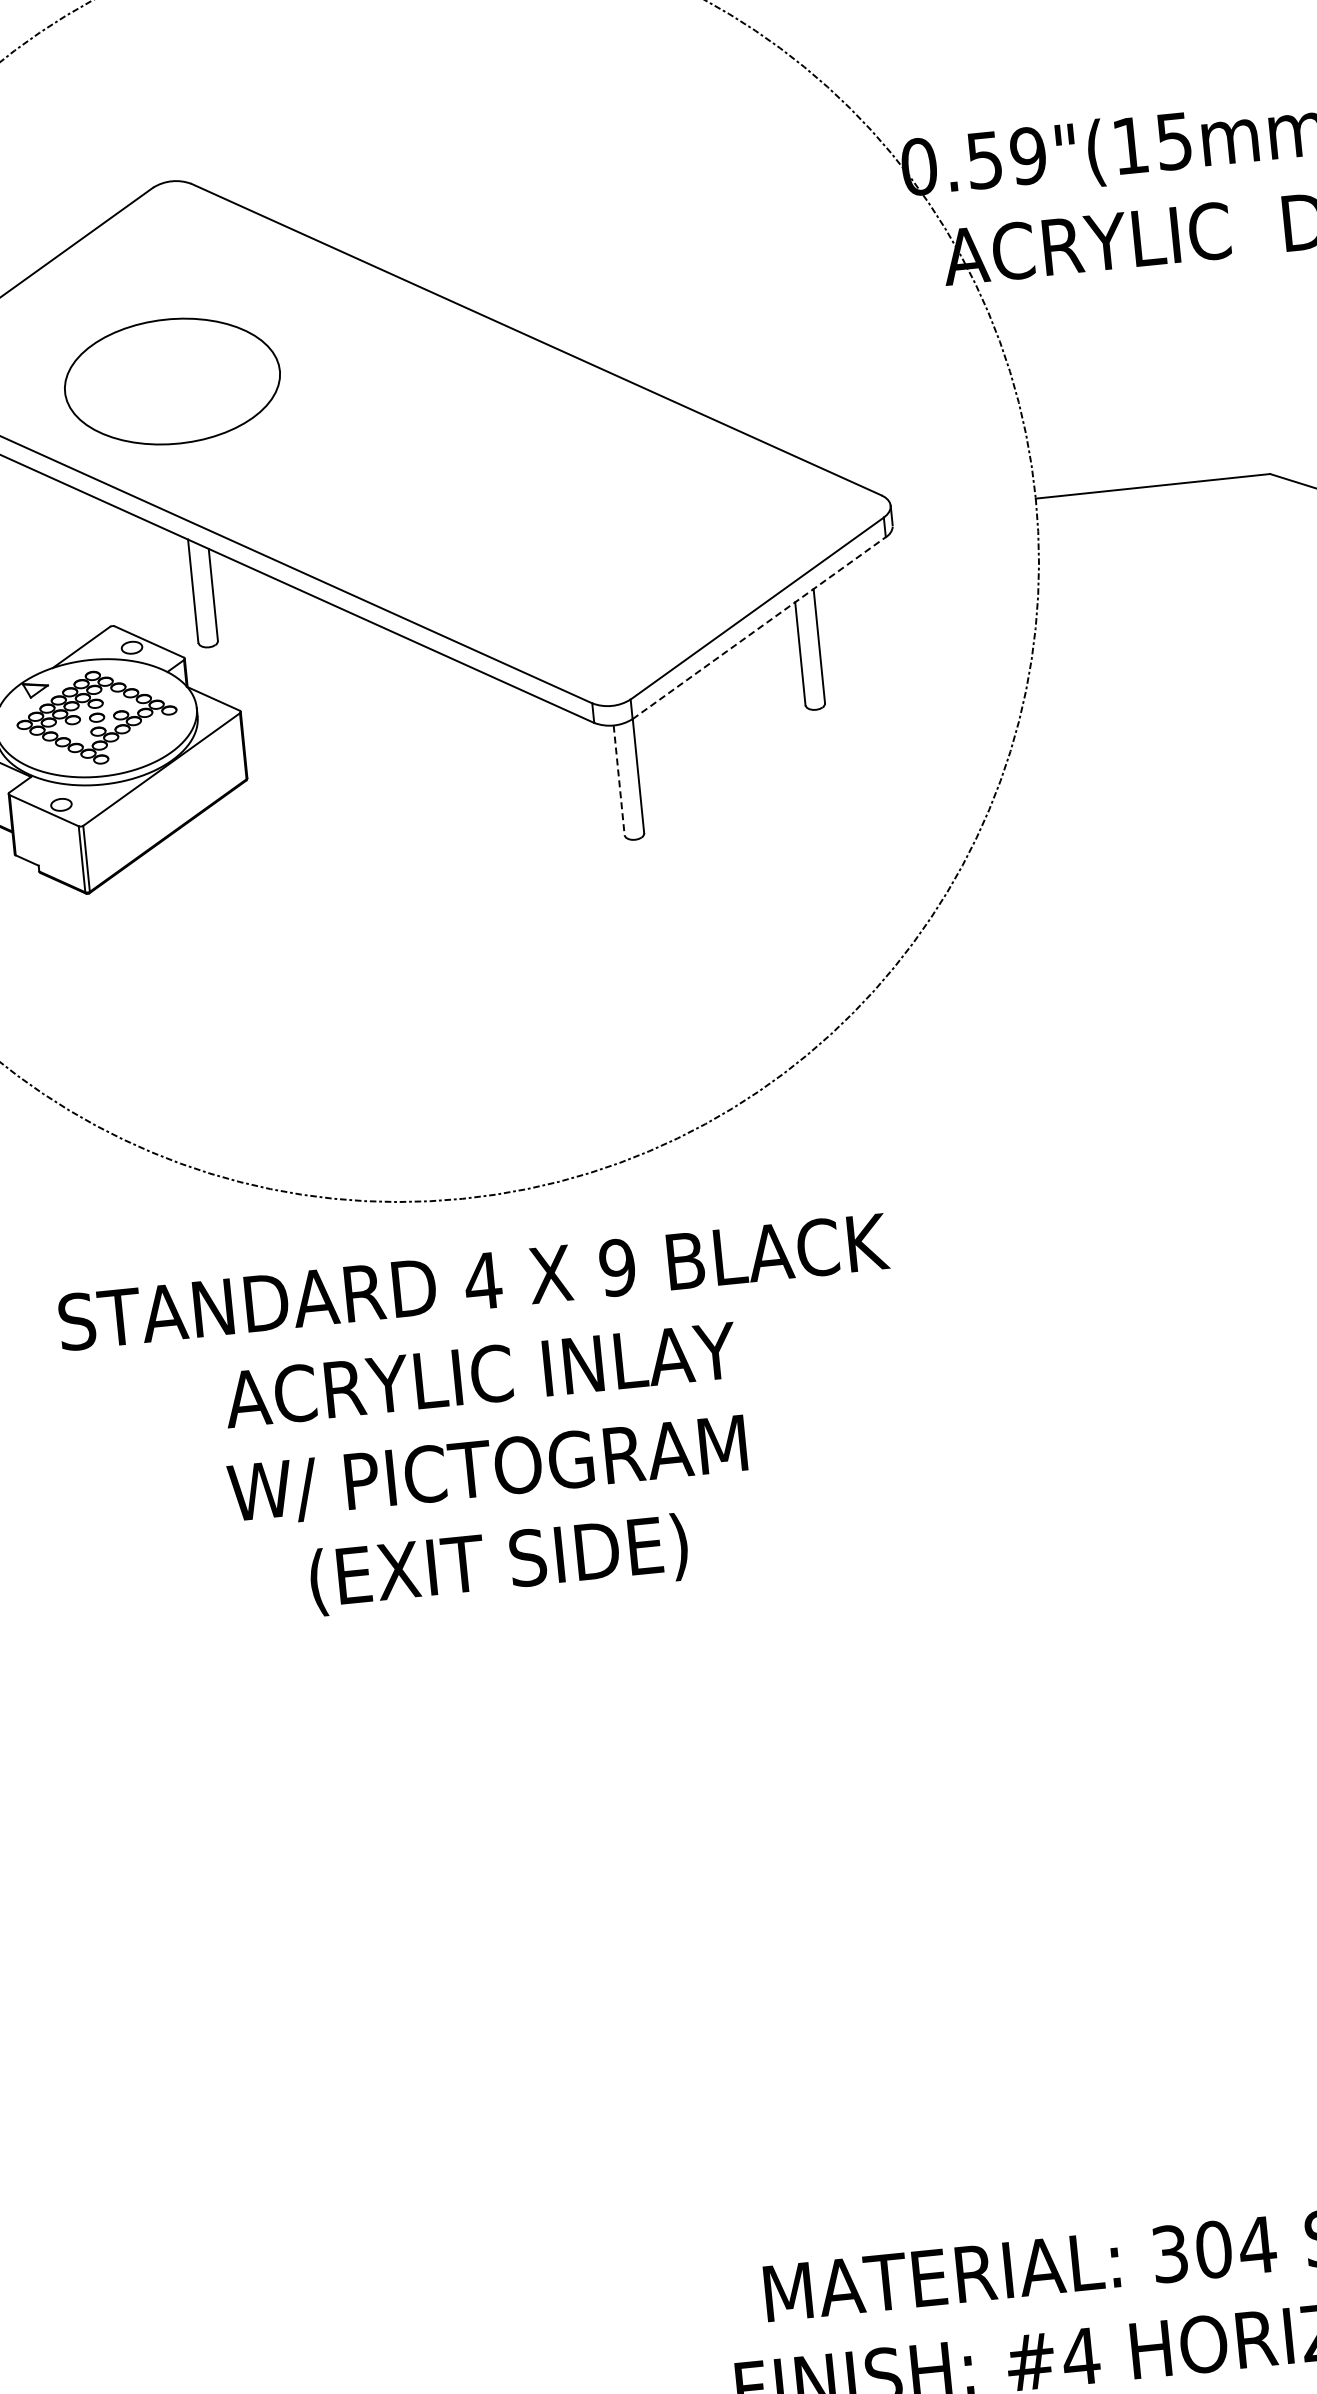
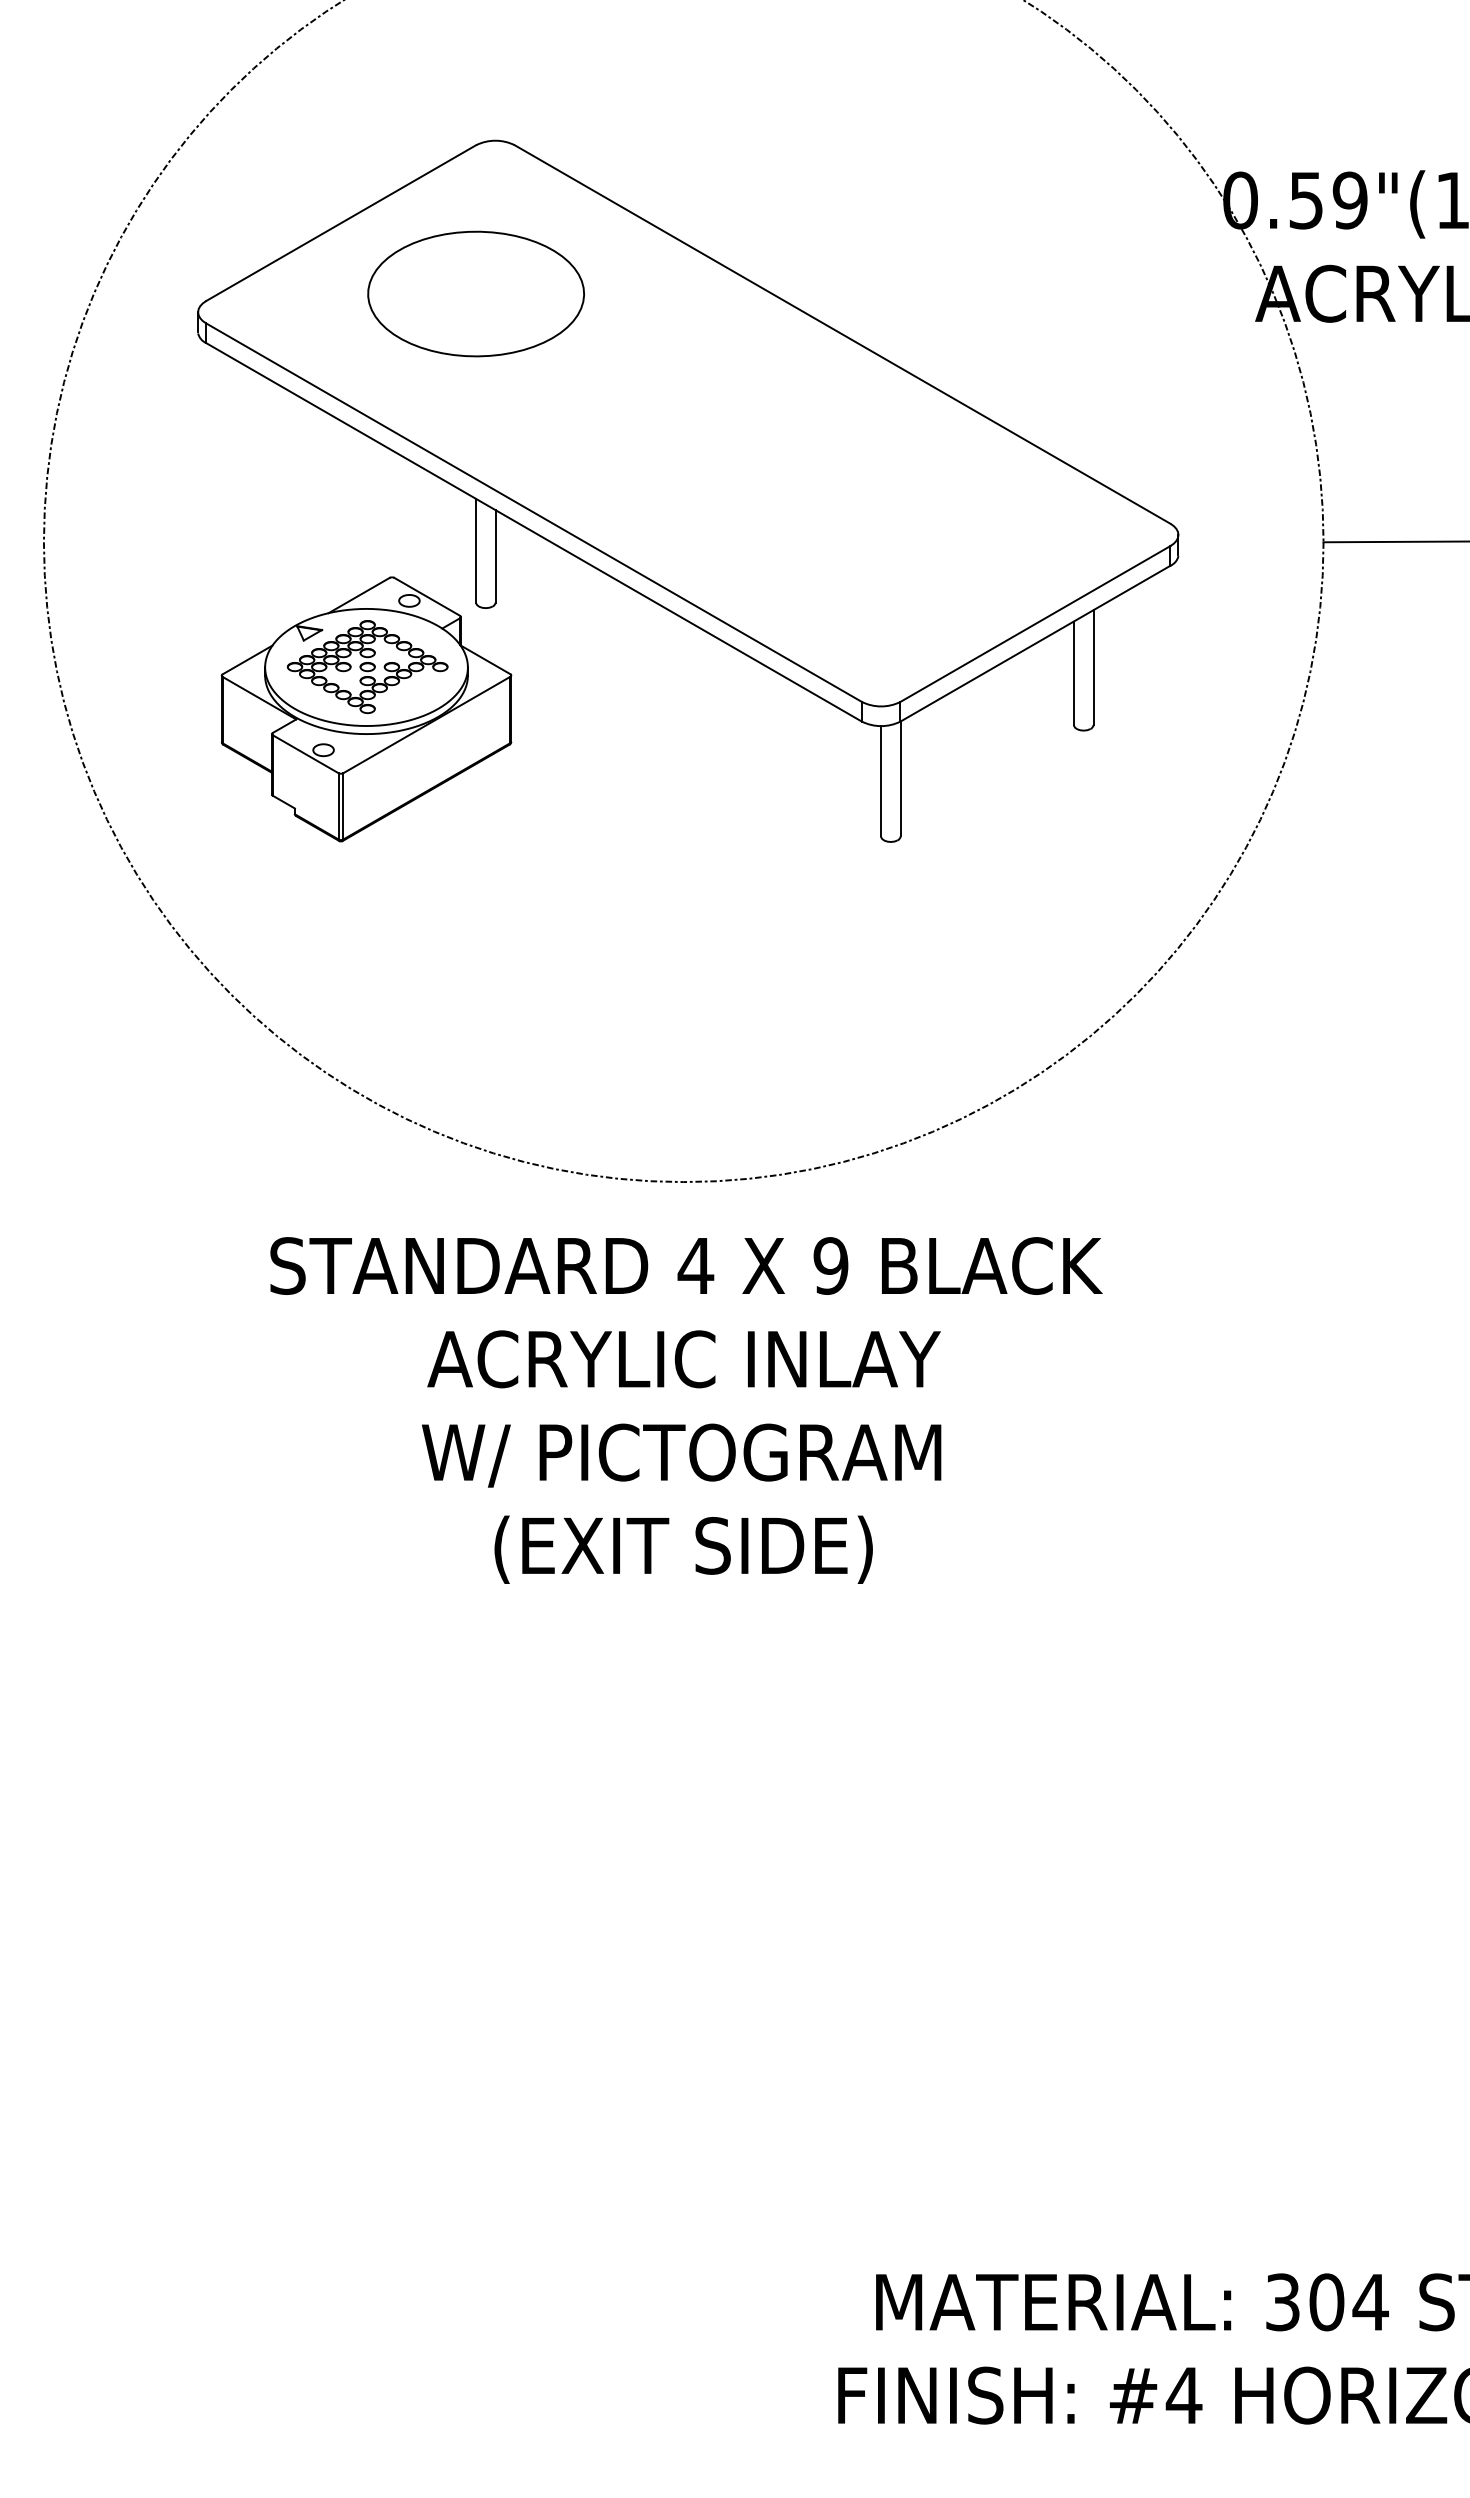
part: (171, 381) -> (475, 293), moved
line: (759, 627) -> (1035, 643), dashed -> solid
line: (619, 780) -> (881, 781), dashed -> solid

